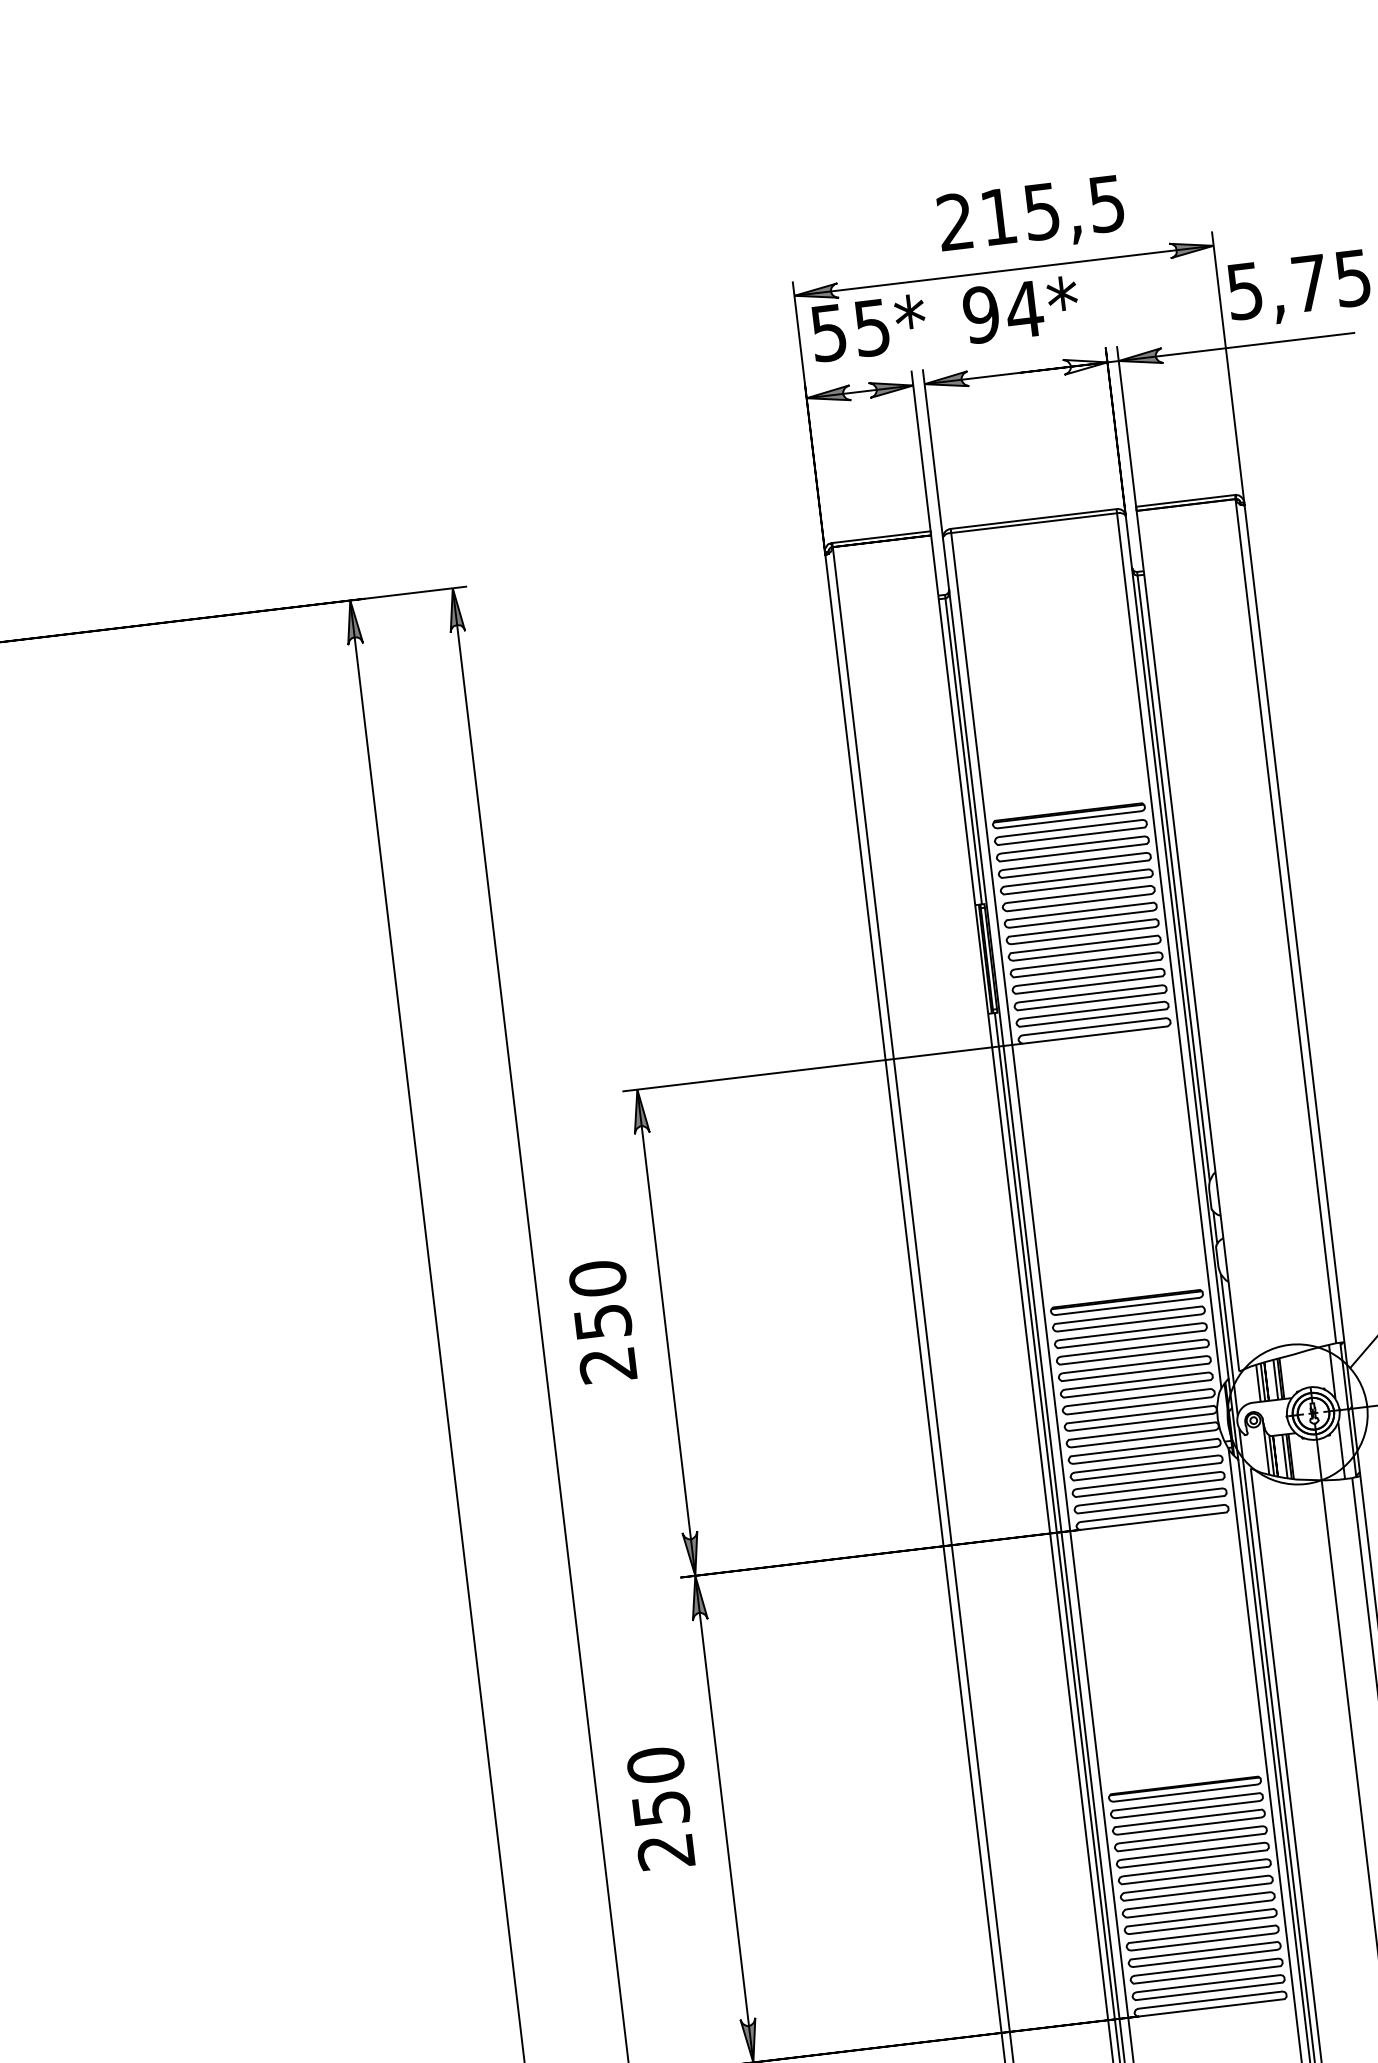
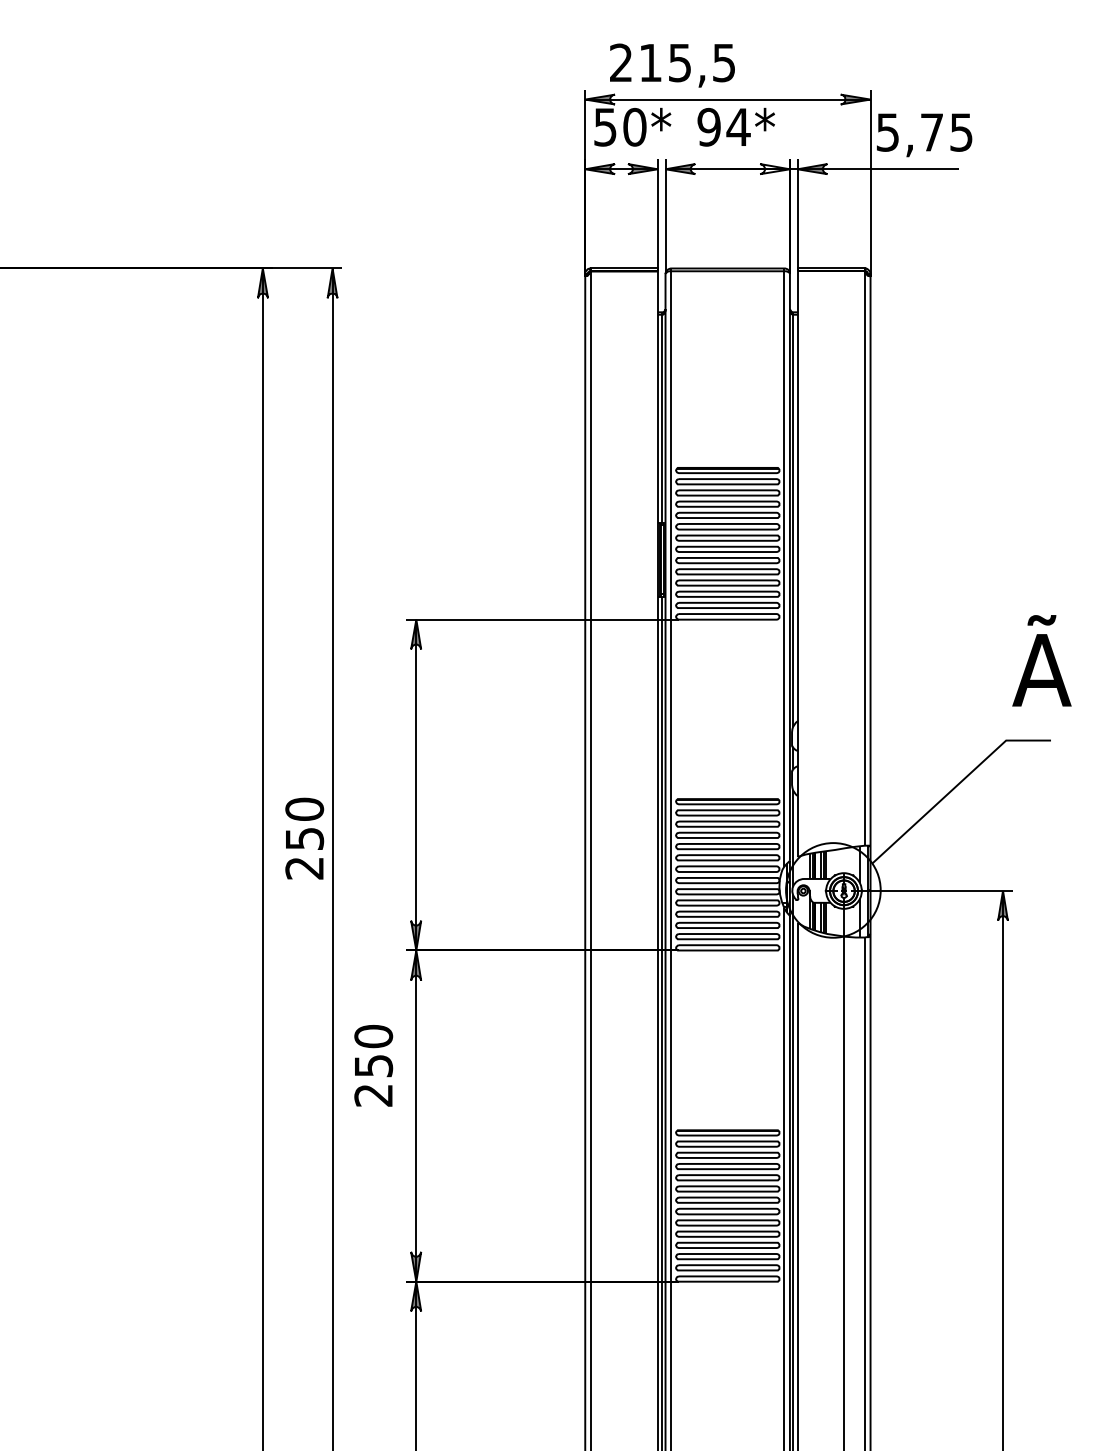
text: (1031, 216) -> (672, 65), moved
text: (871, 326) -> (634, 126), 55* -> 50*
text: (602, 1321) -> (304, 838), moved
text: (660, 1807) -> (373, 1065), moved

